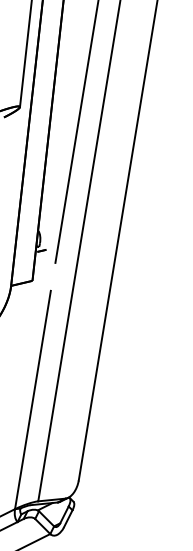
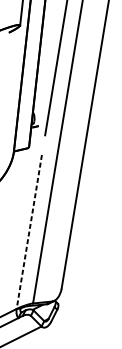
line: (32, 400) -> (28, 232), solid -> dashed

